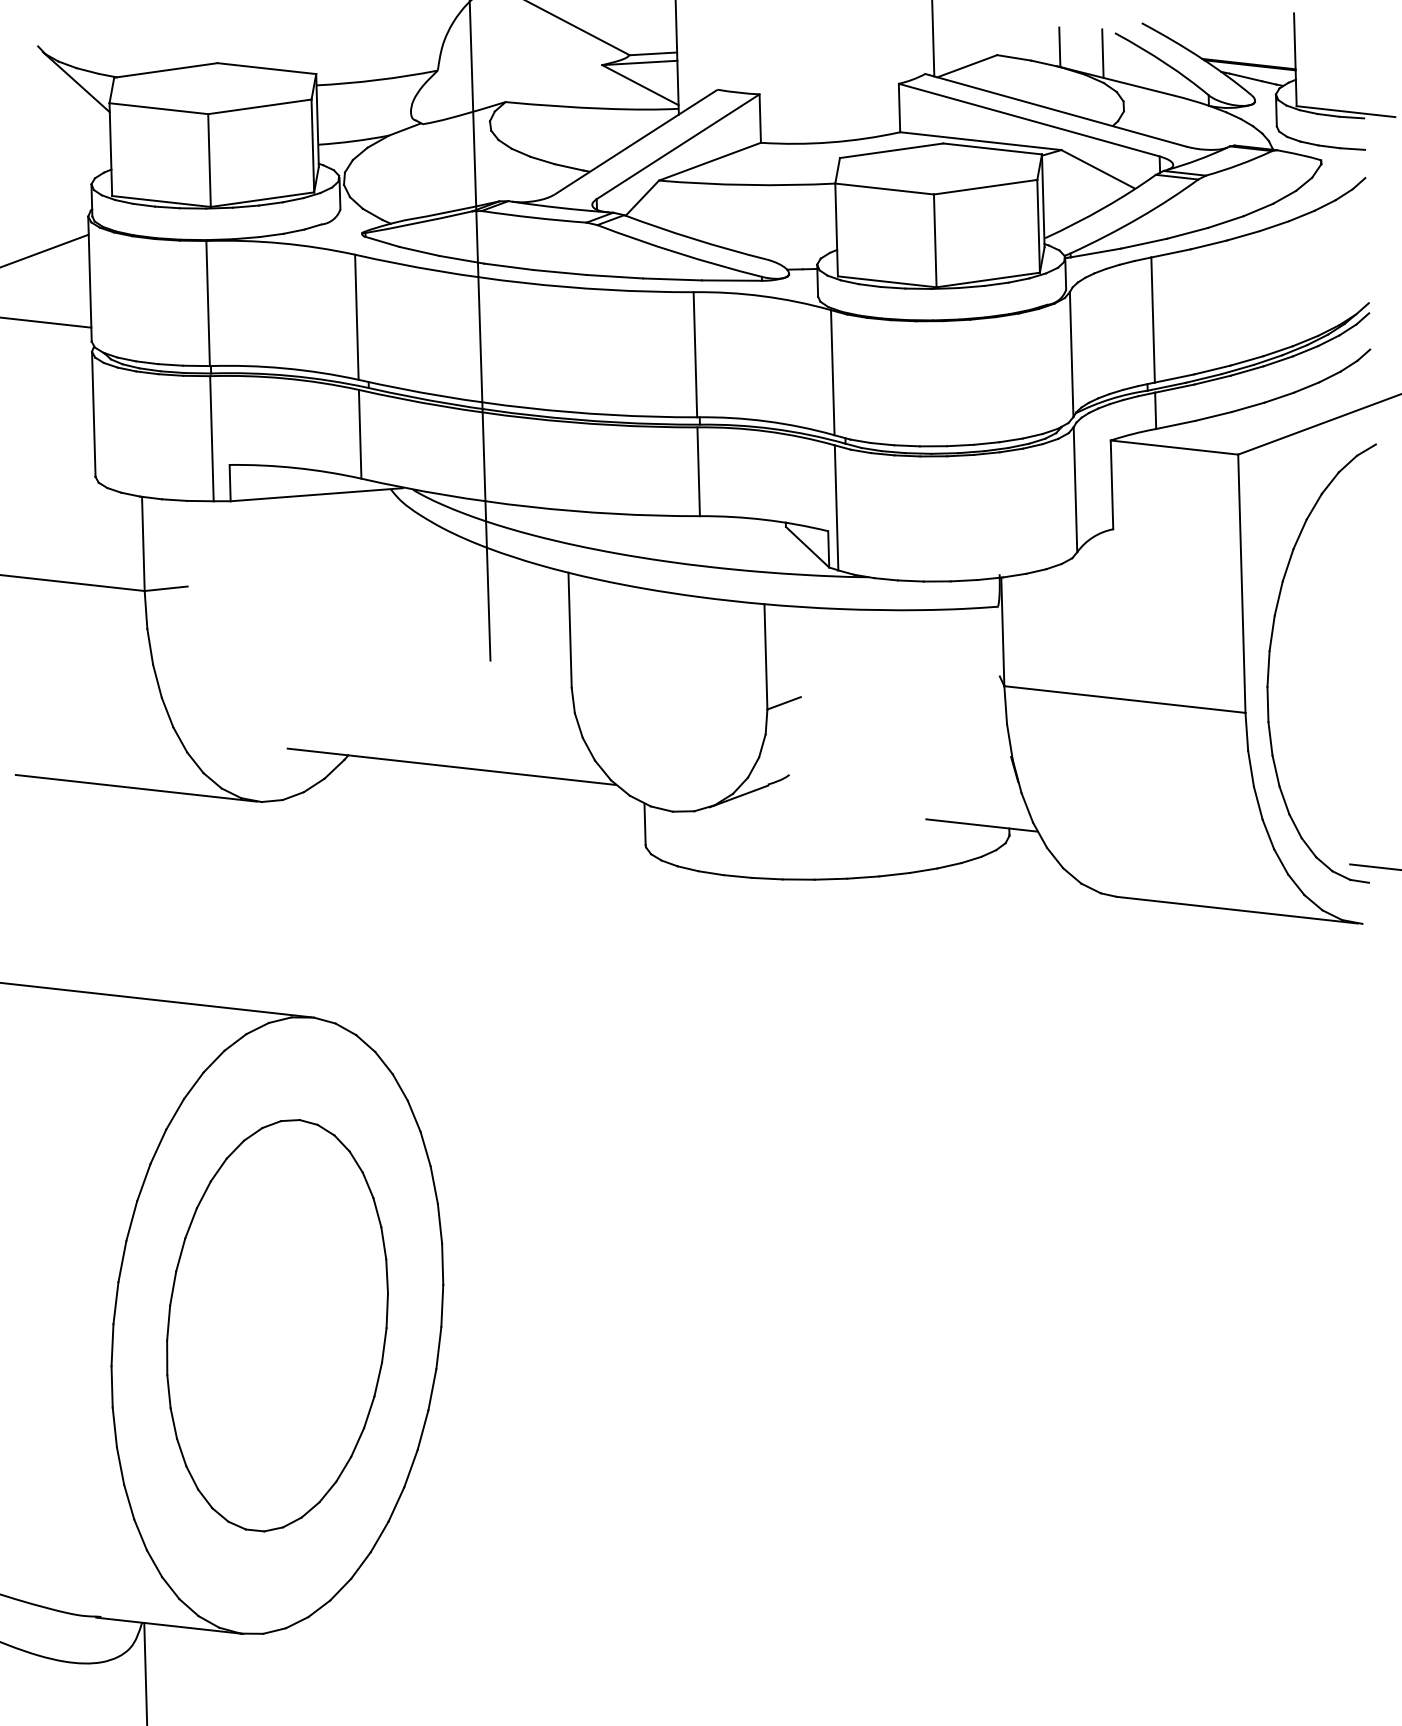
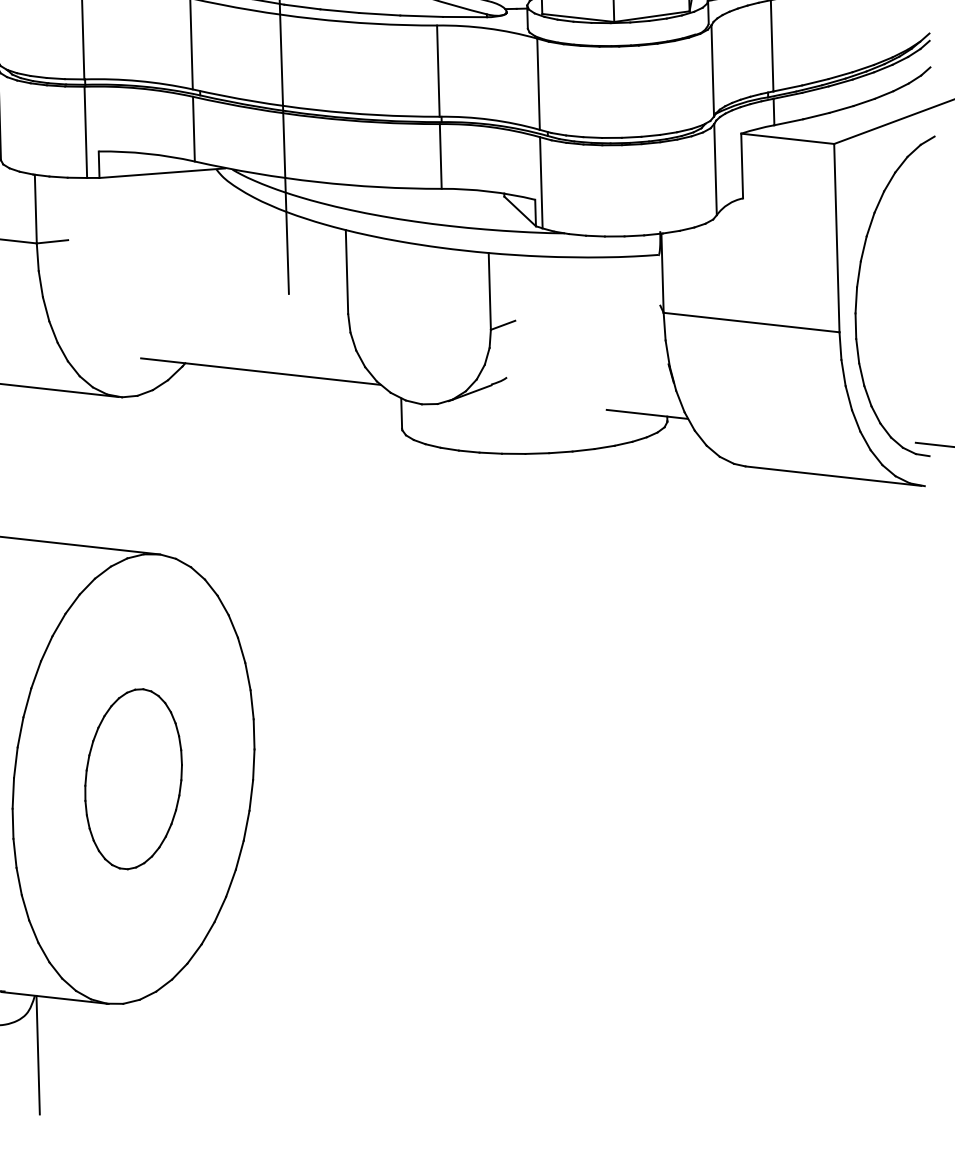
part: (277, 1325) -> (133, 779), size x0.6

